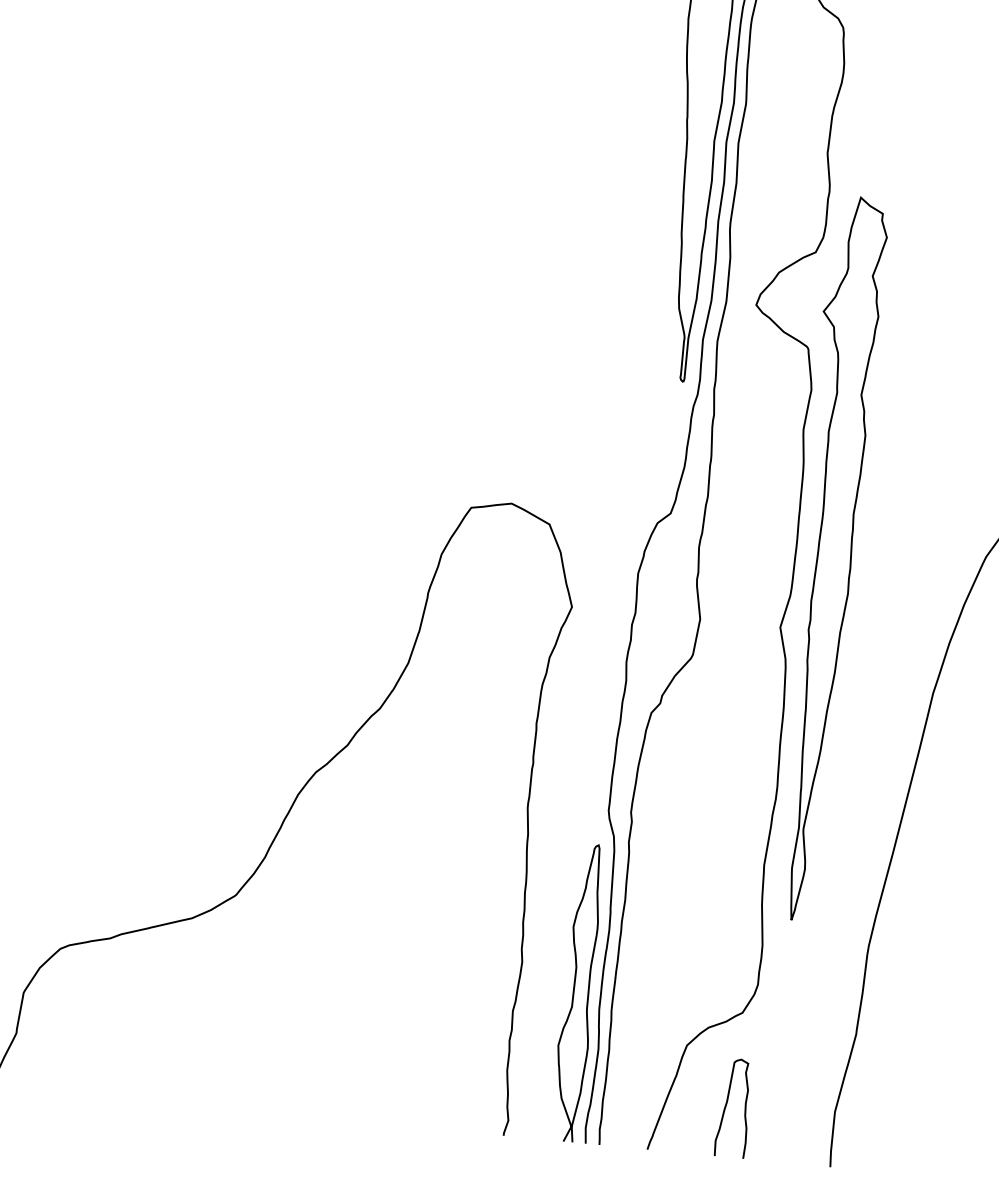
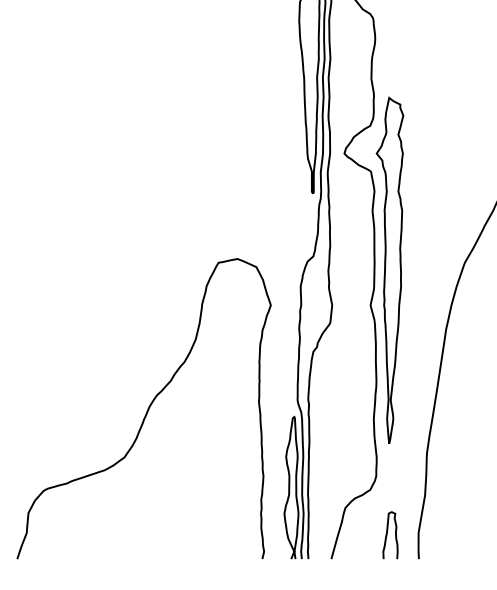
curve: (727, 1107) -> (387, 535), moved

